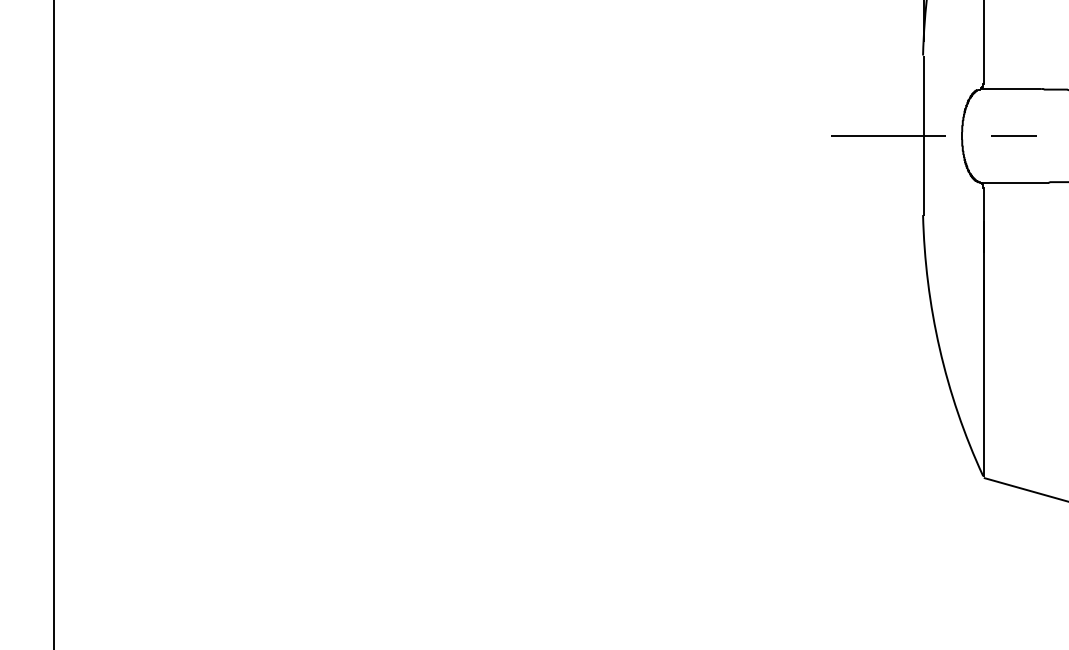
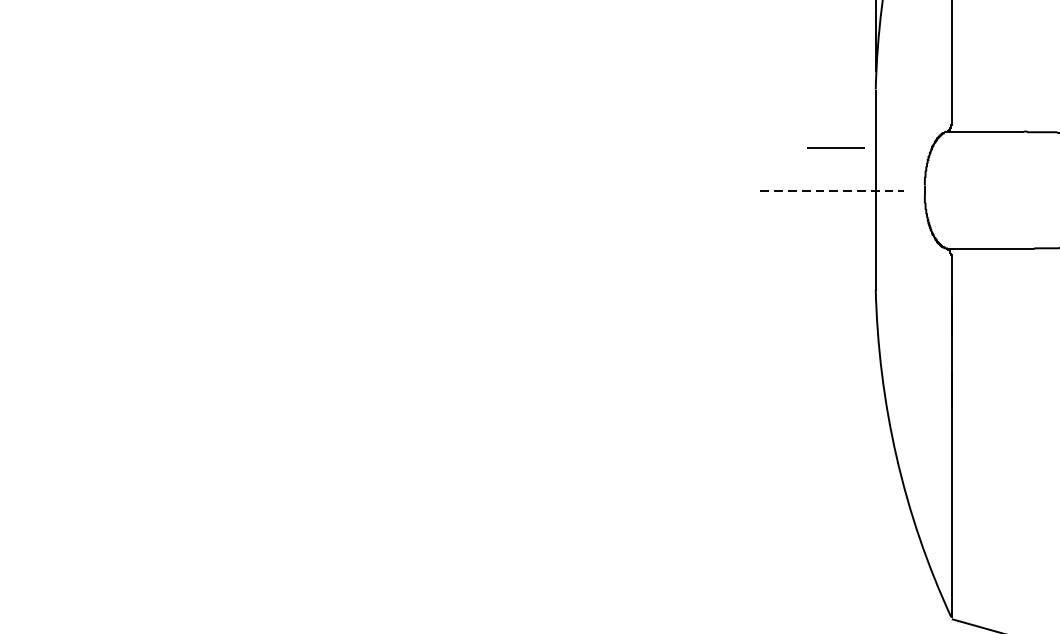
line: (1013, 135) -> (834, 147), moved
line: (888, 136) -> (832, 191), solid -> dashed

